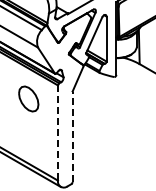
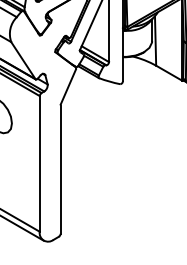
line: (57, 133) -> (39, 164), dashed -> solid
line: (72, 136) -> (60, 168), dashed -> solid

